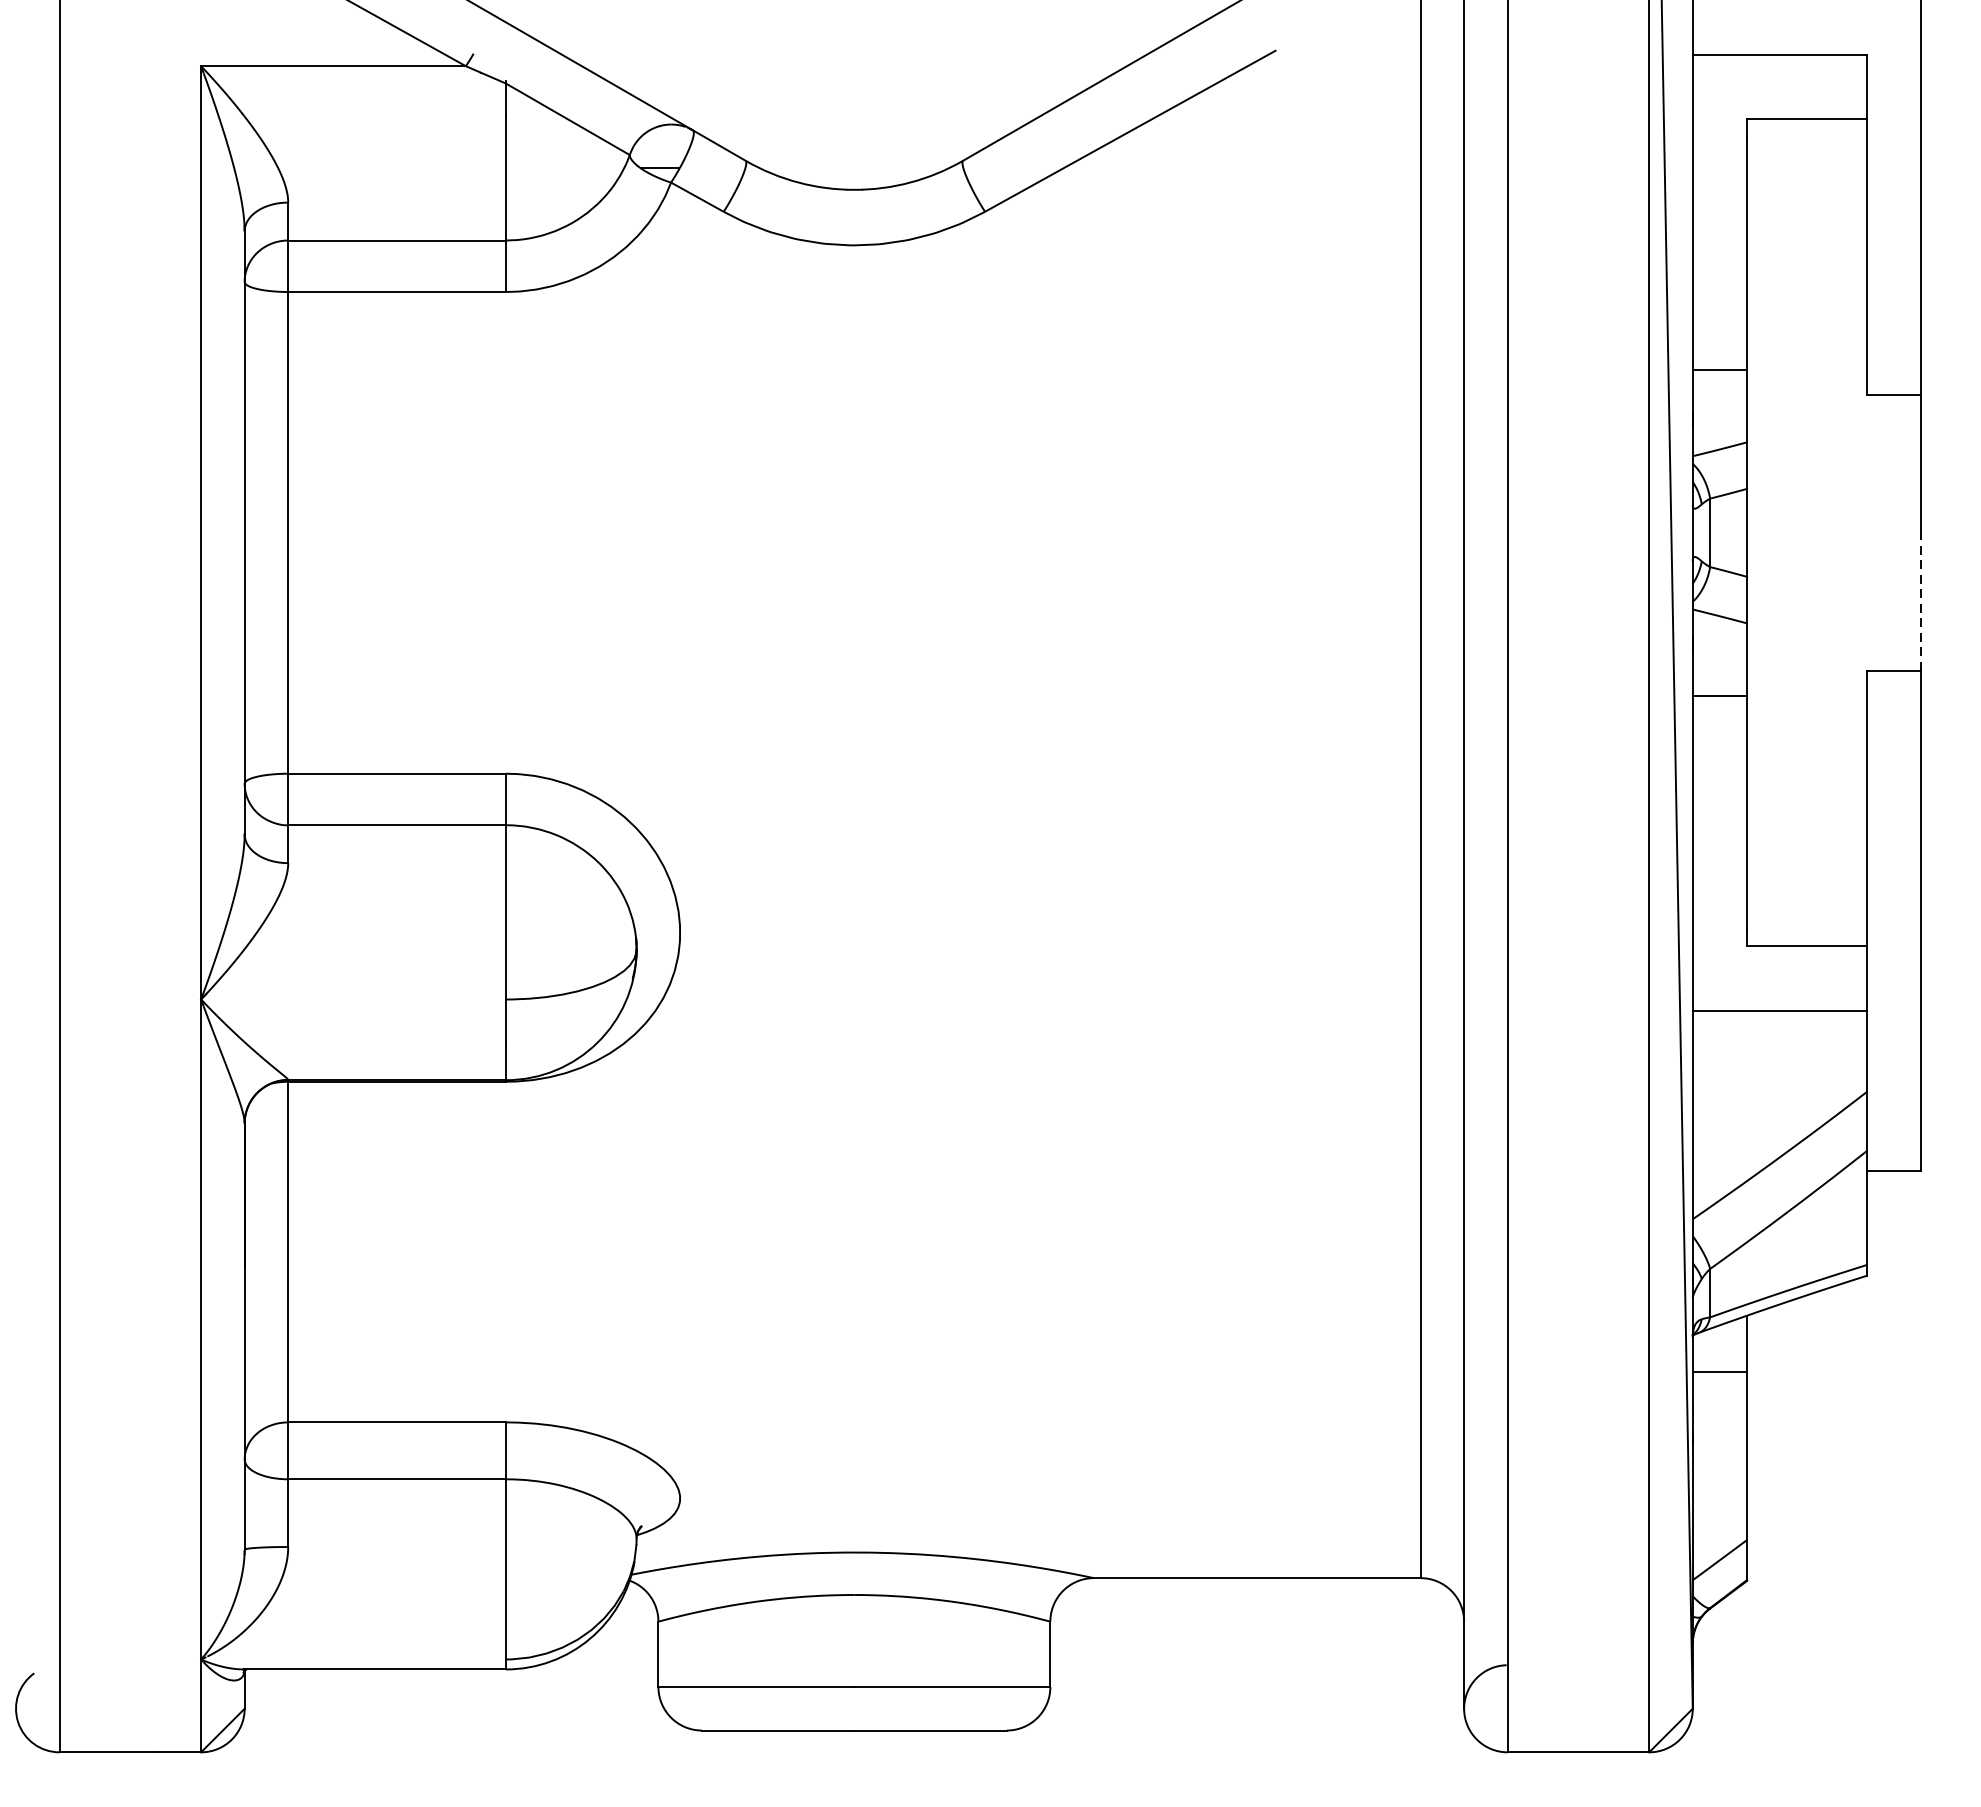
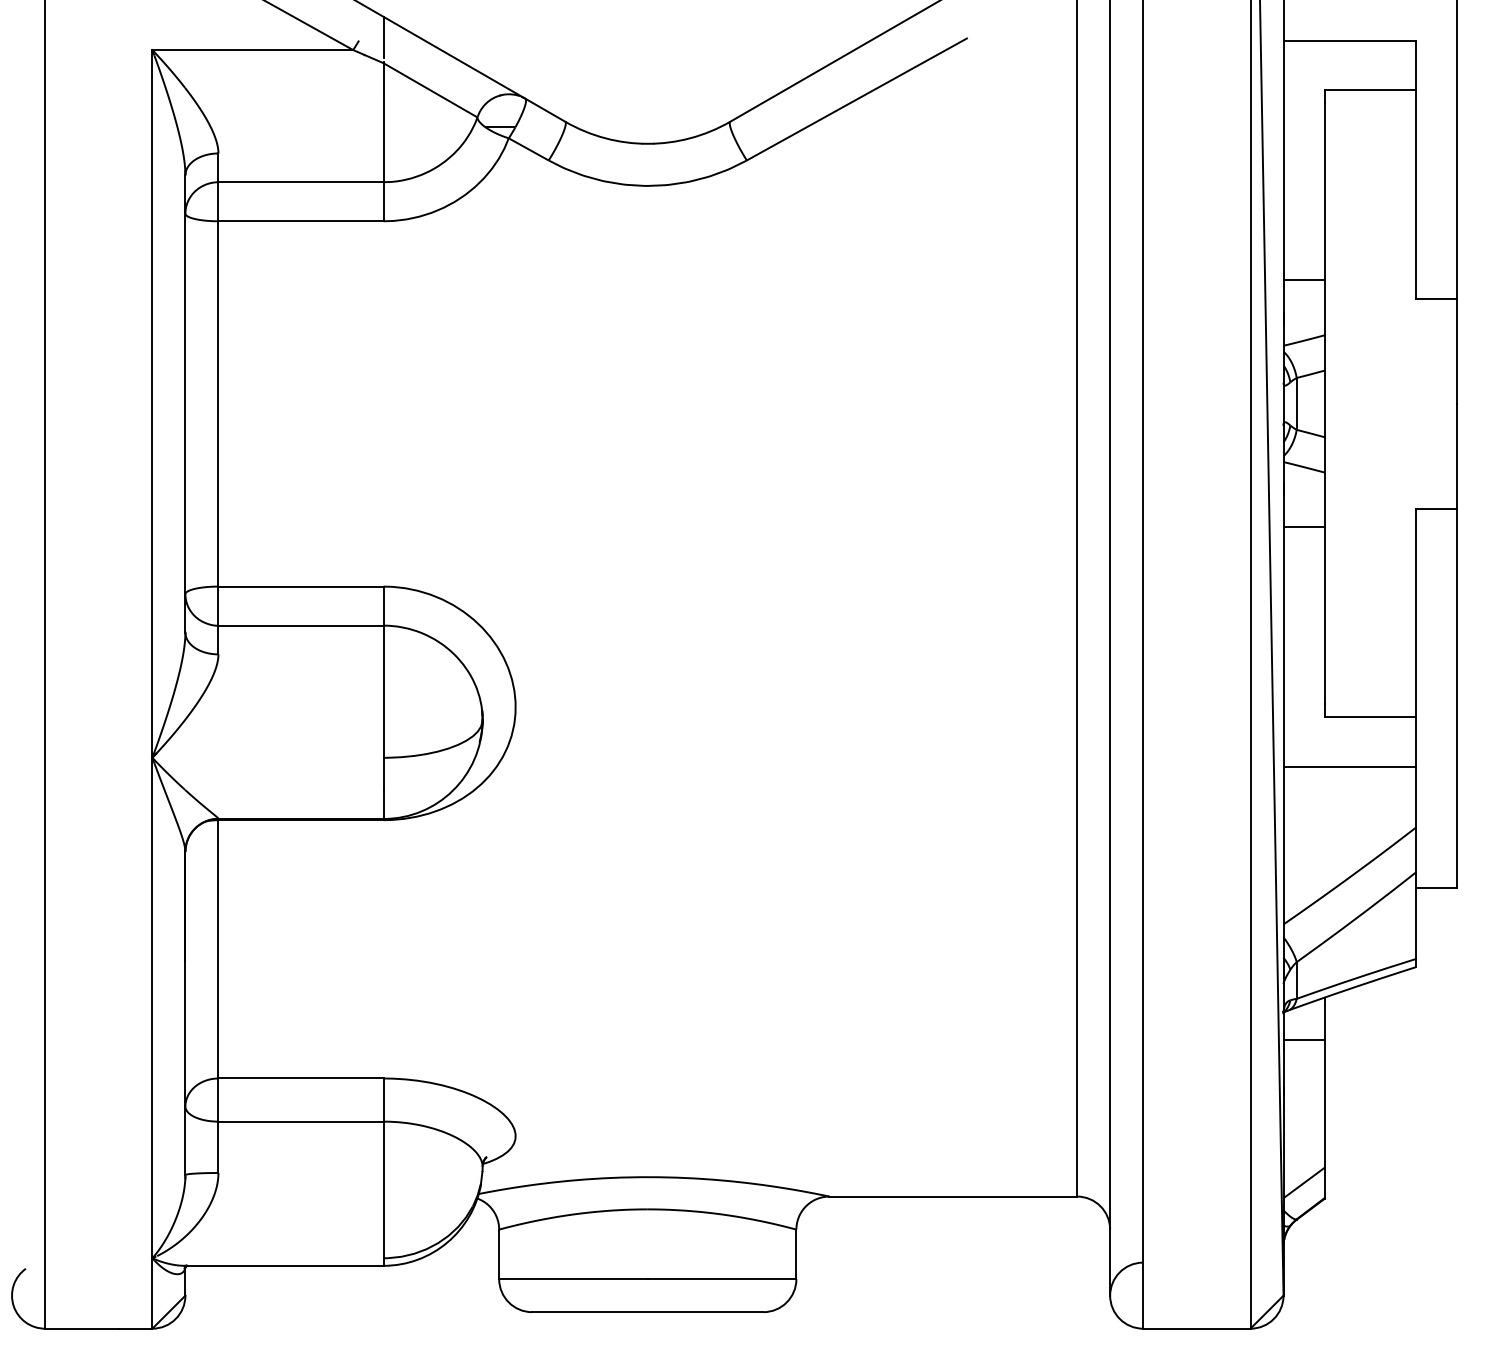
line: (505, 49) -> (383, 37), added
line: (1920, 600) -> (1456, 455), dashed -> solid

